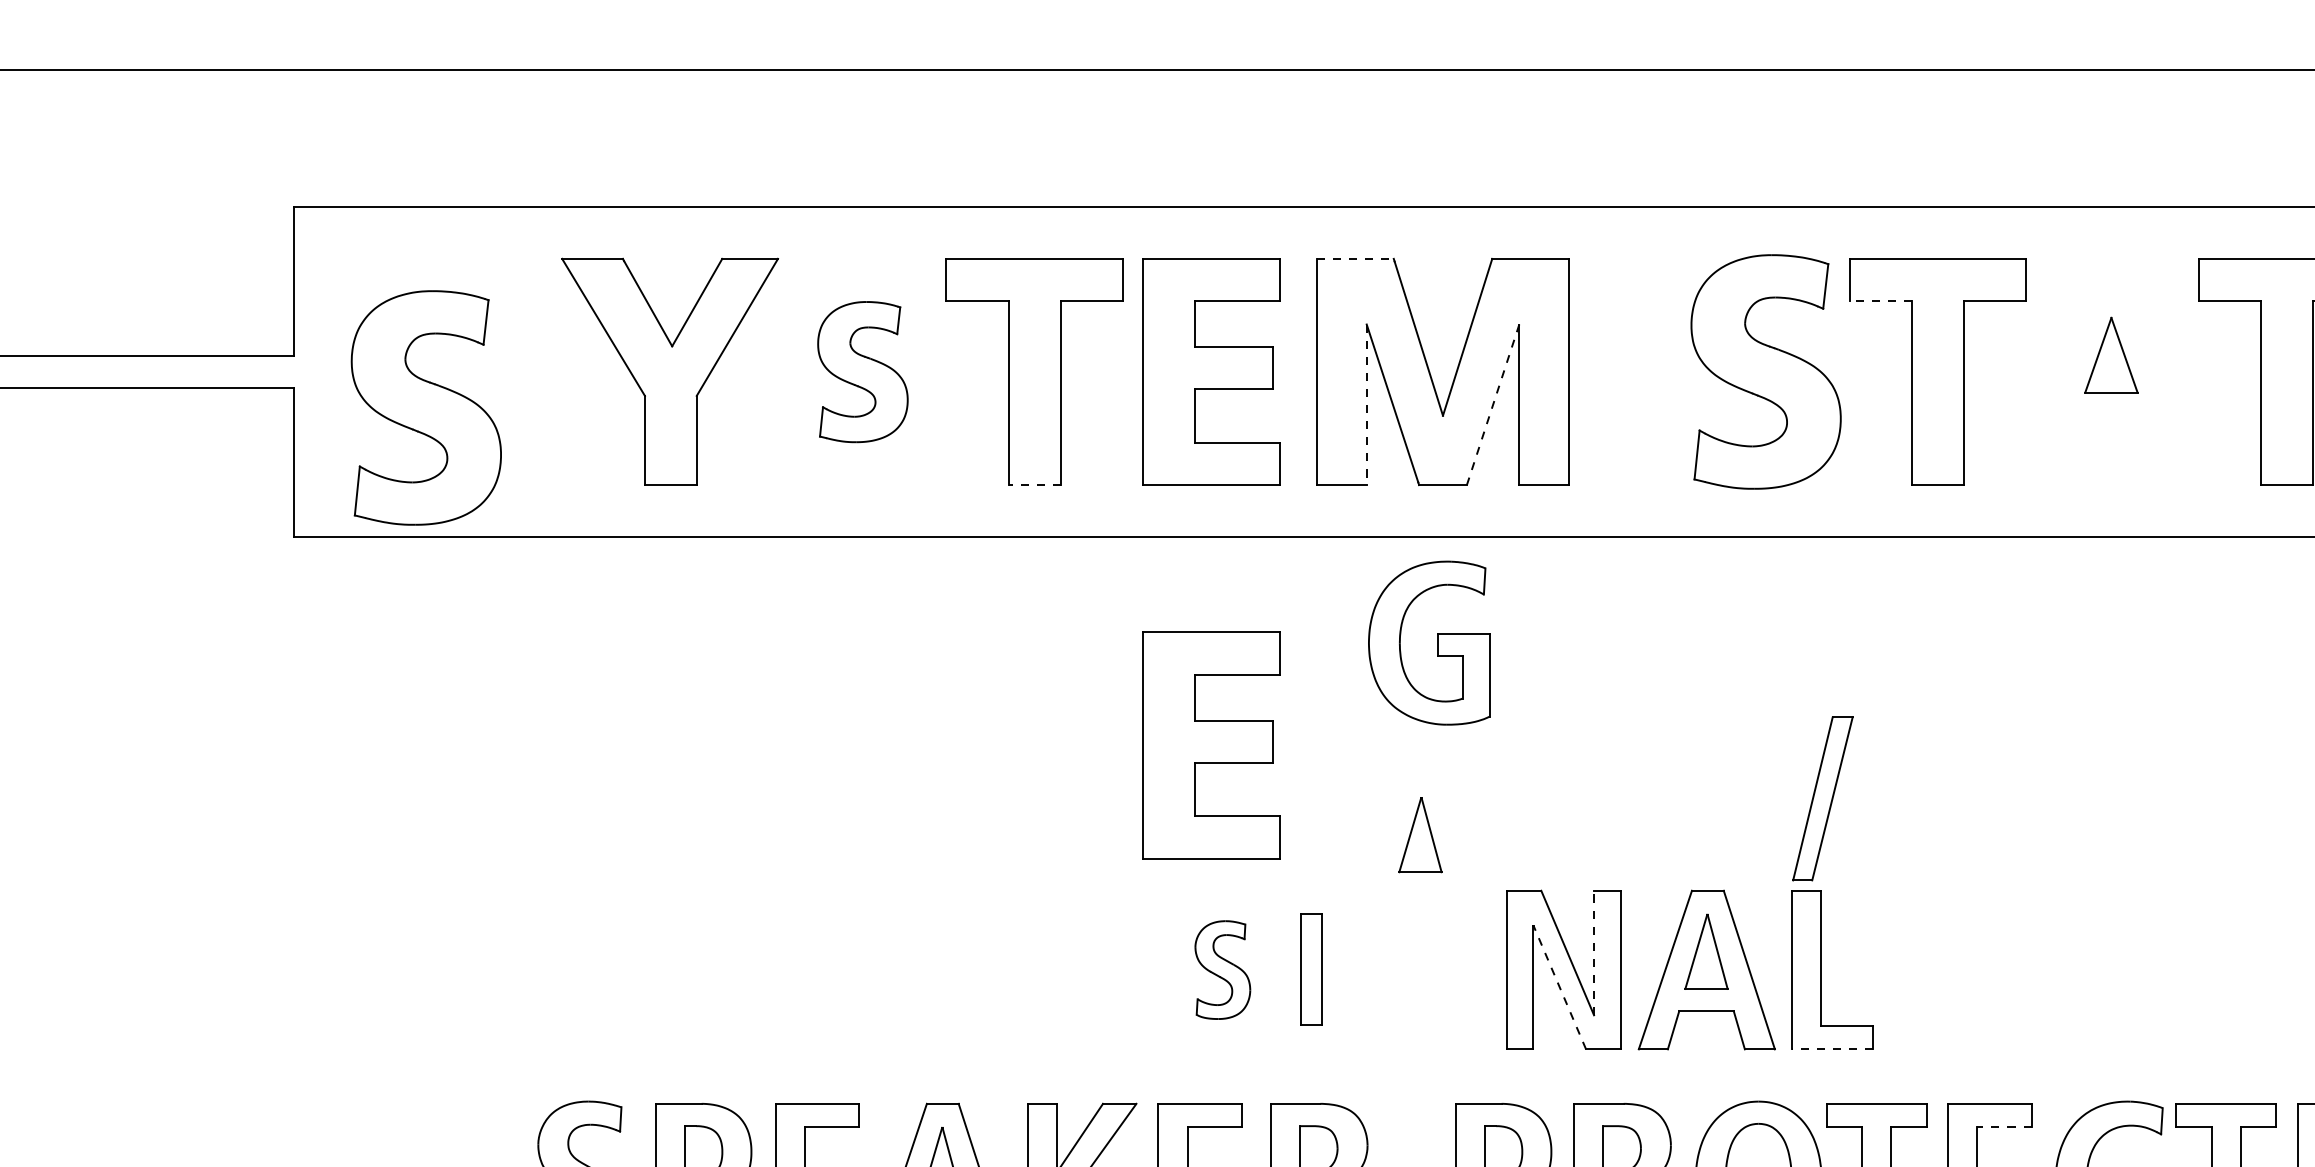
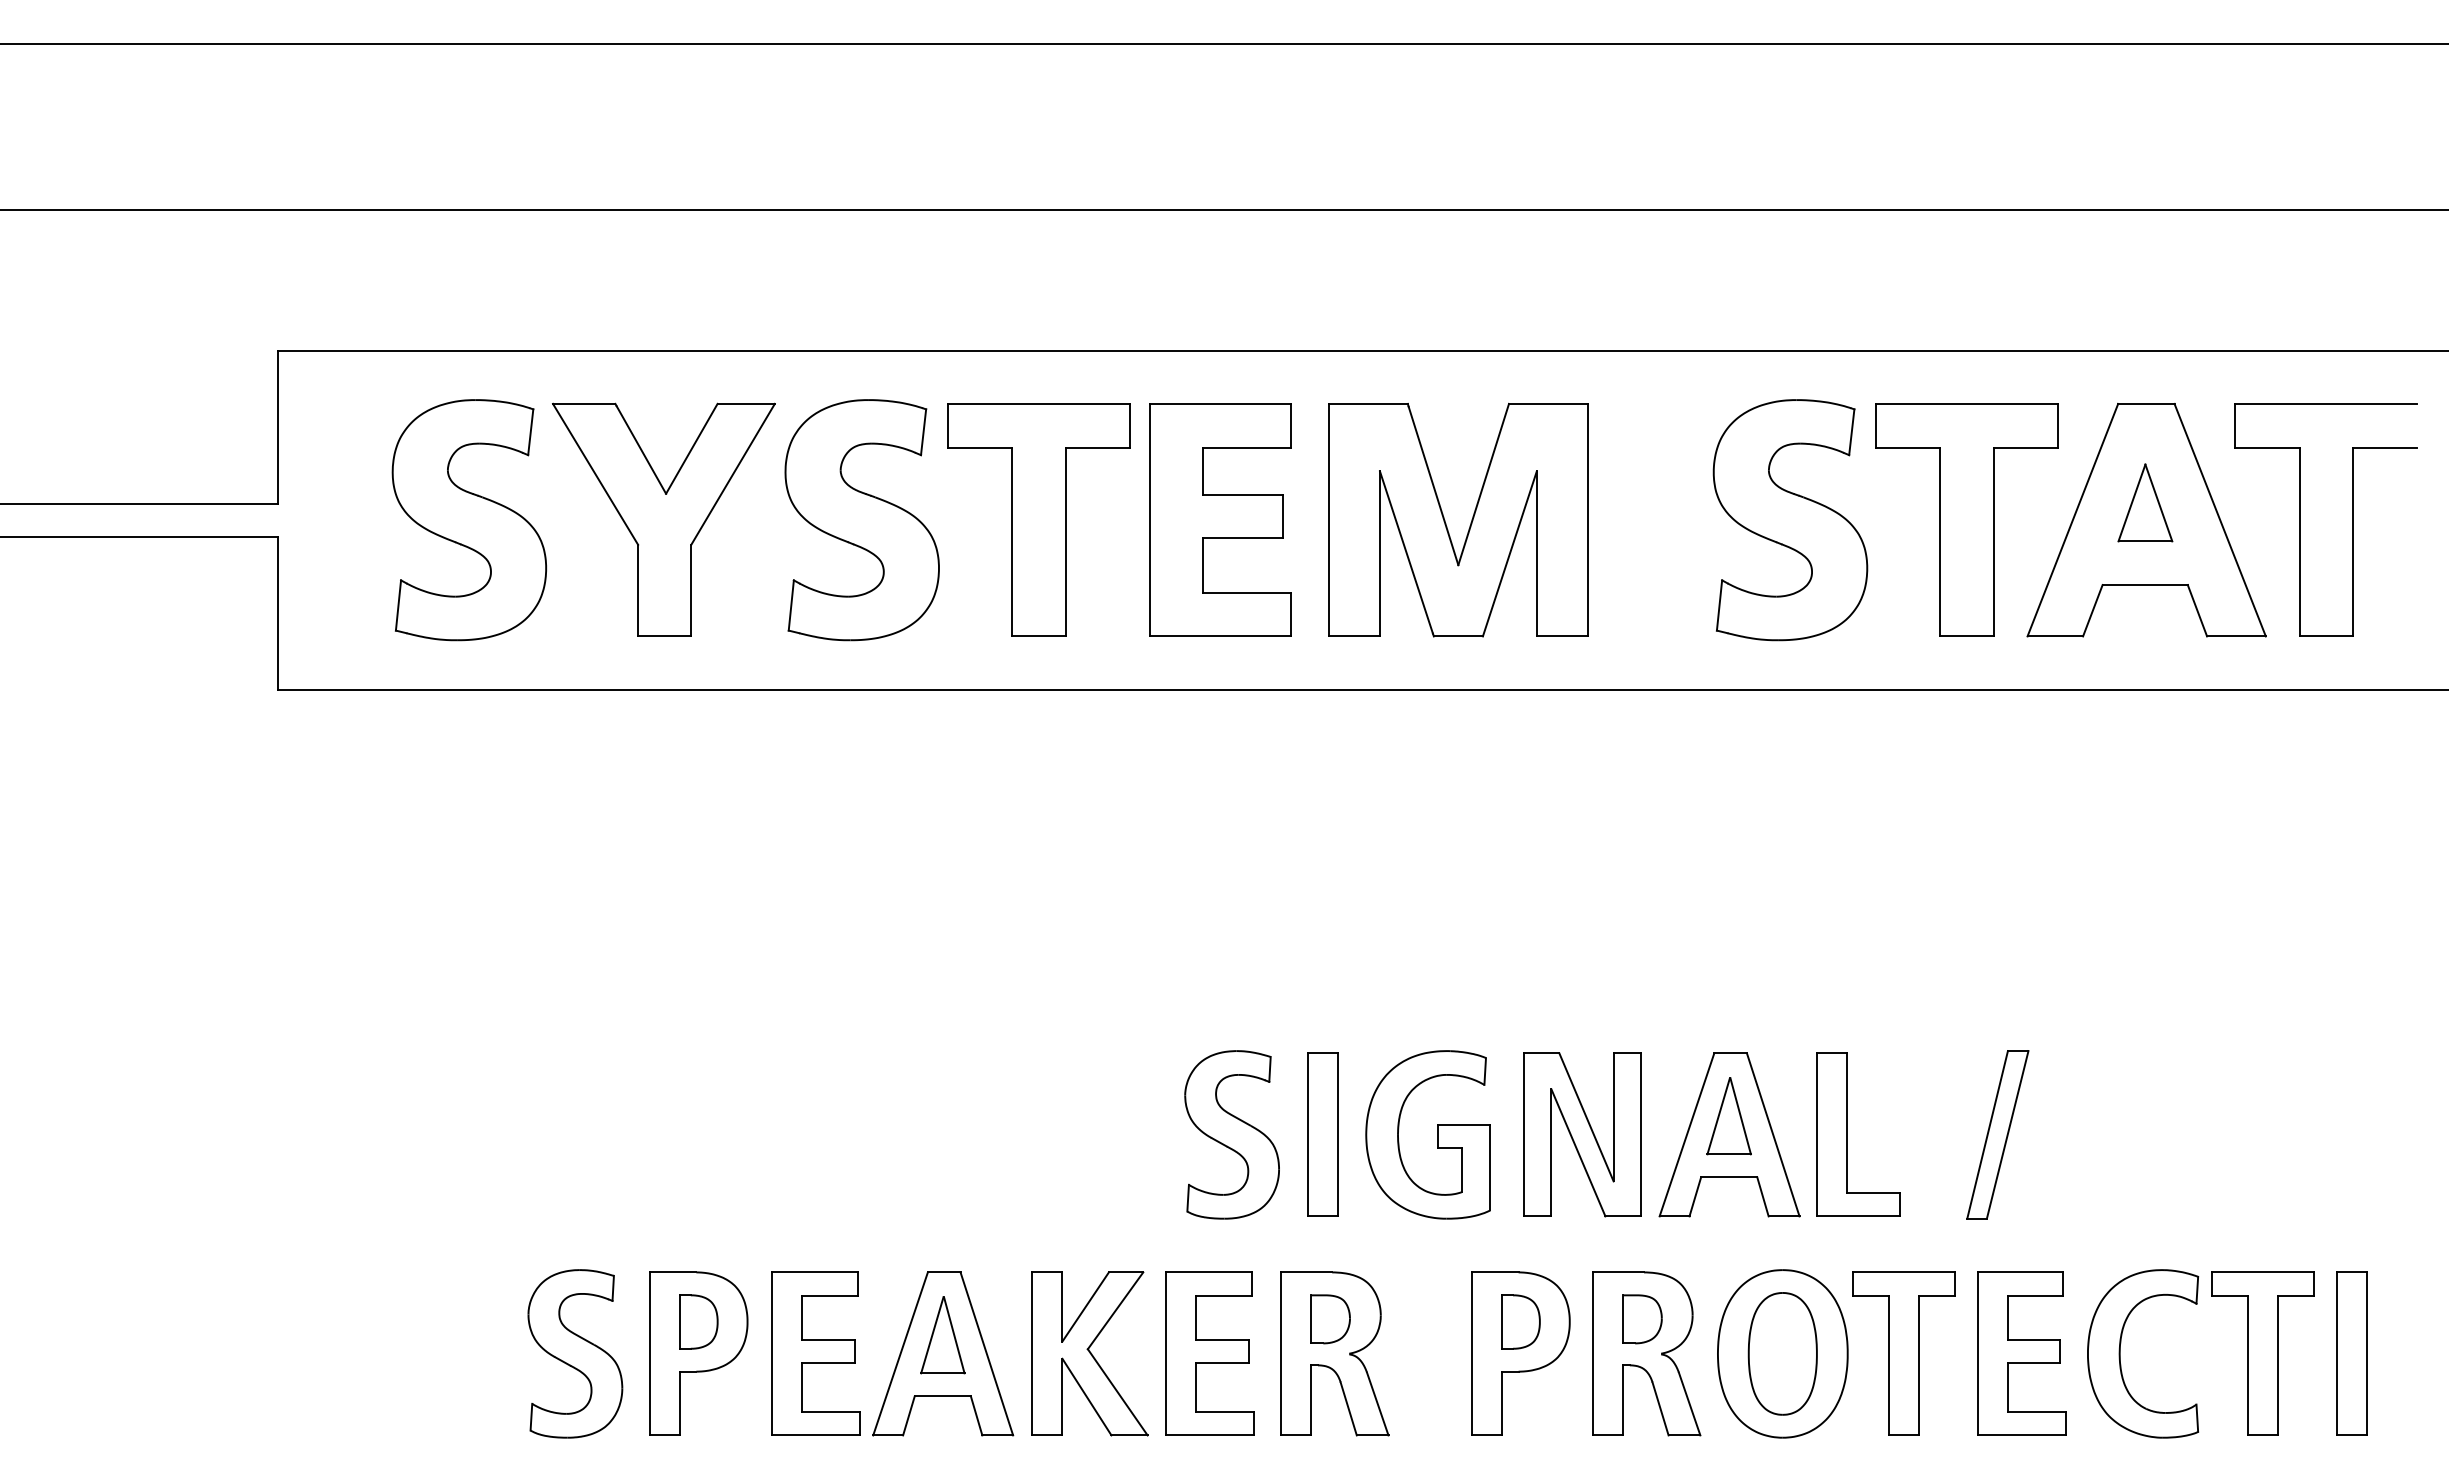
line: (1355, 258) -> (1368, 403), dashed -> solid
line: (1879, 301) -> (1907, 447), dashed -> solid
part: (862, 372) -> (861, 520), size x1.67
part: (2112, 372) -> (2146, 520), added
line: (1366, 404) -> (1379, 553), dashed -> solid
line: (1492, 404) -> (1509, 553), dashed -> solid
part: (425, 408) -> (468, 520), moved
line: (1034, 485) -> (1038, 636), dashed -> solid
part: (1438, 642) -> (1437, 1134), moved
part: (1211, 744) -> (1220, 903), removed
part: (1822, 798) -> (1997, 1134), moved
part: (1419, 835) -> (1434, 996), removed
line: (1594, 953) -> (1614, 1117), dashed -> solid
part: (1222, 969) -> (1231, 1134), size x1.67
part: (1310, 969) -> (1322, 1134), size x1.43
line: (1559, 987) -> (1578, 1152), dashed -> solid
line: (1832, 1049) -> (1858, 1216), dashed -> solid
line: (2004, 1127) -> (2035, 1296), dashed -> solid

